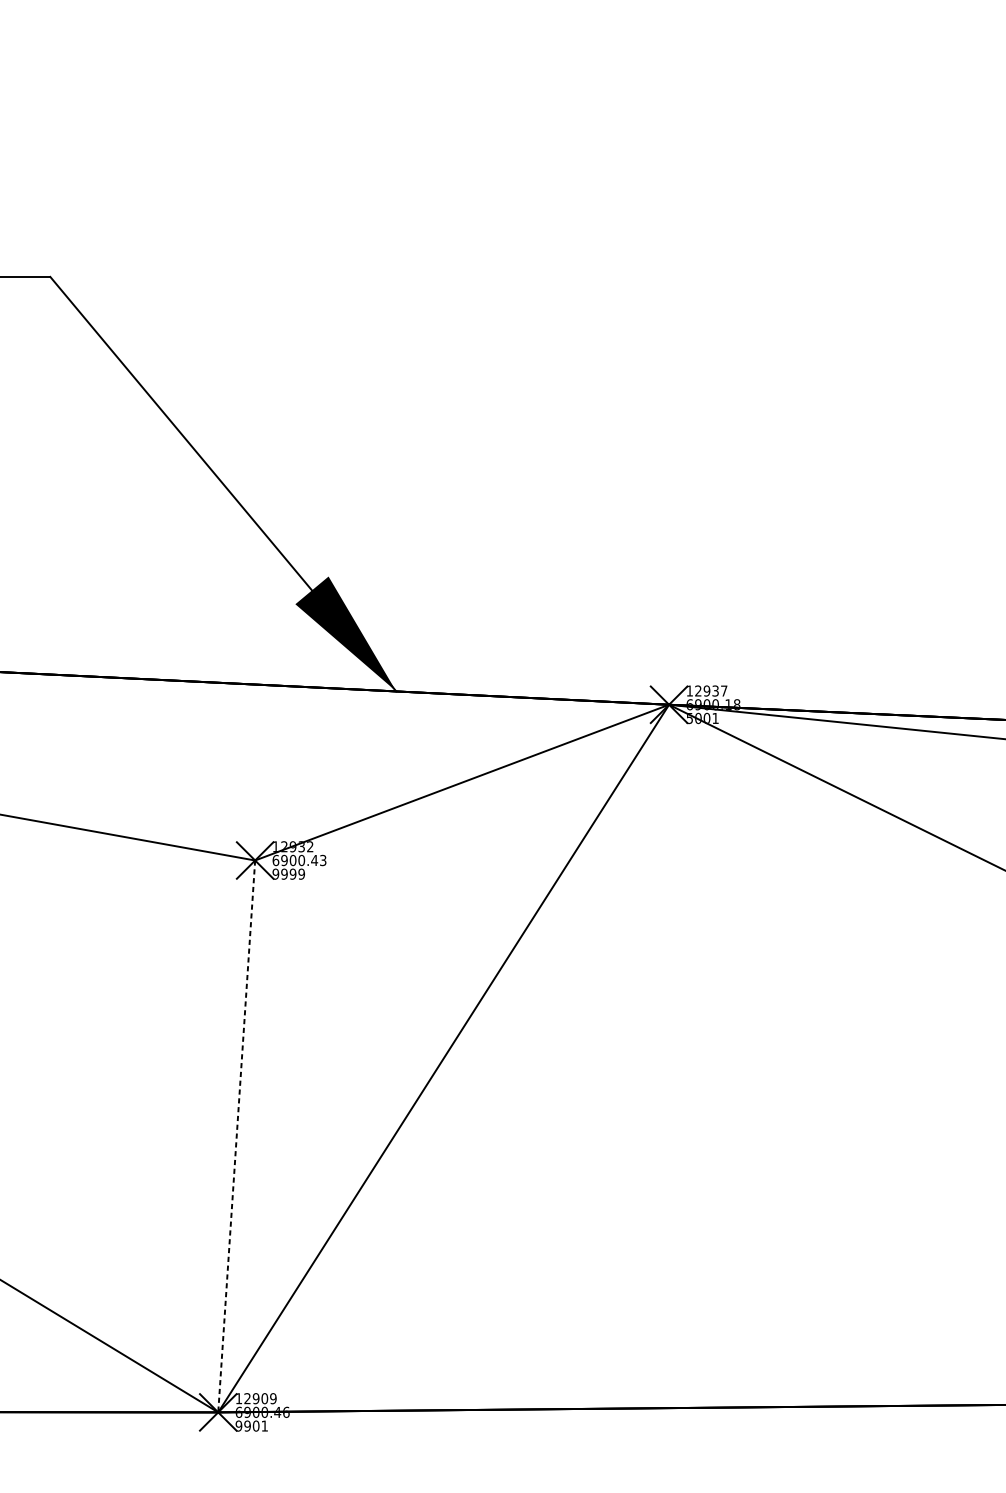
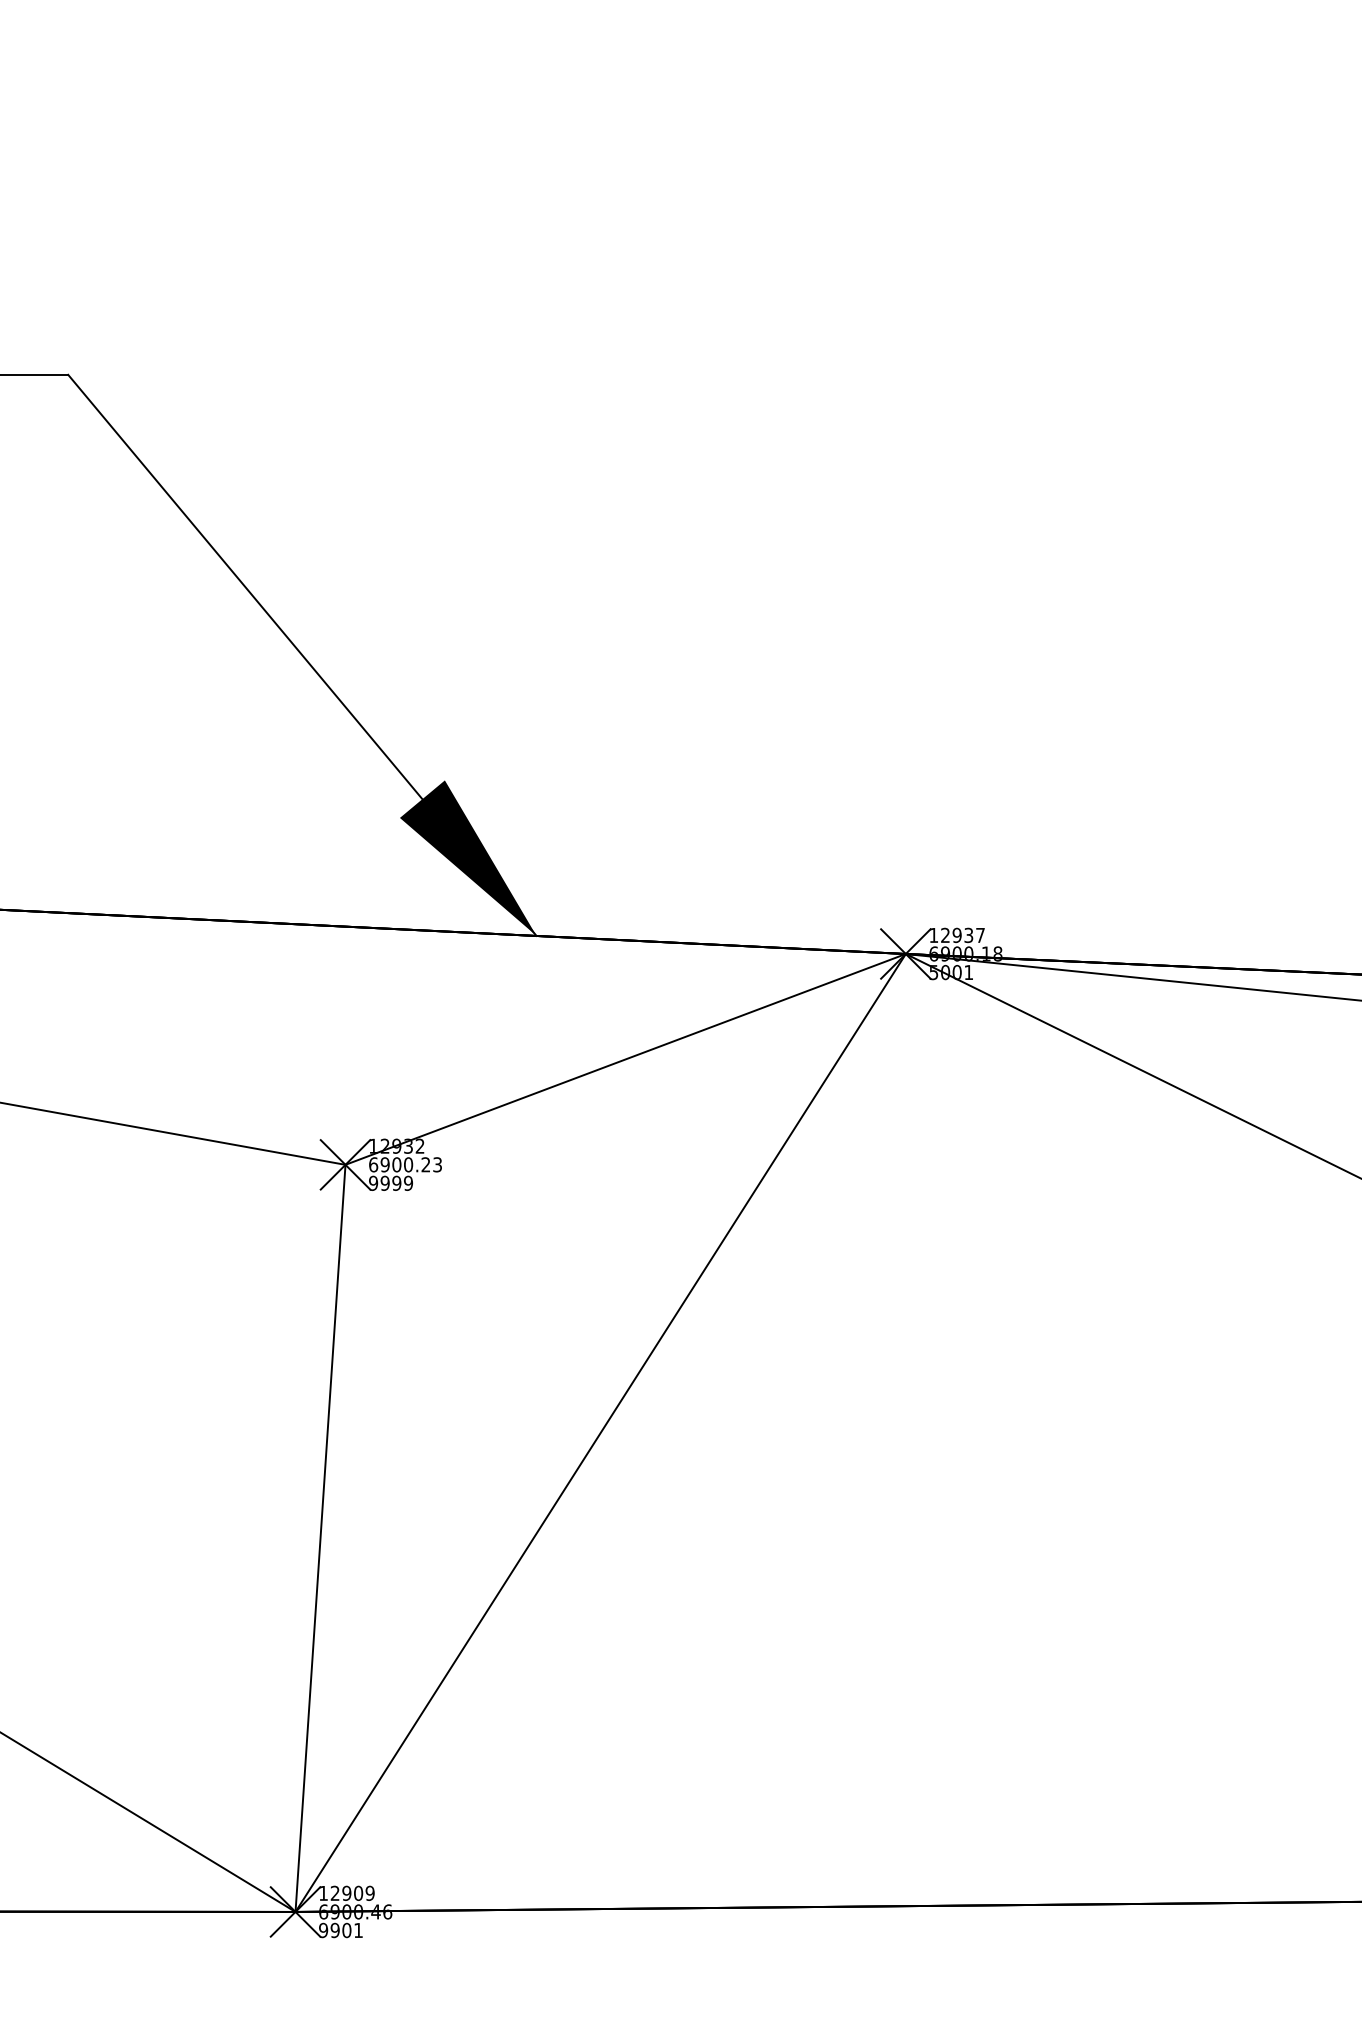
text: (314, 860) -> (425, 1164), 6900.43 -> 6900.23
line: (236, 1136) -> (320, 1538), dashed -> solid

